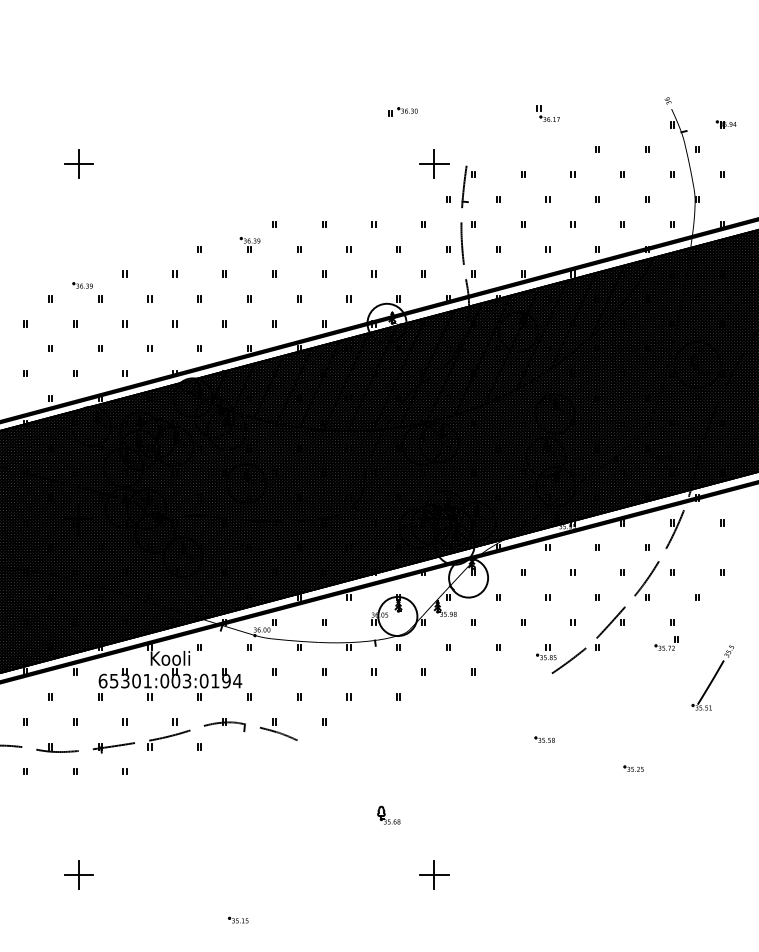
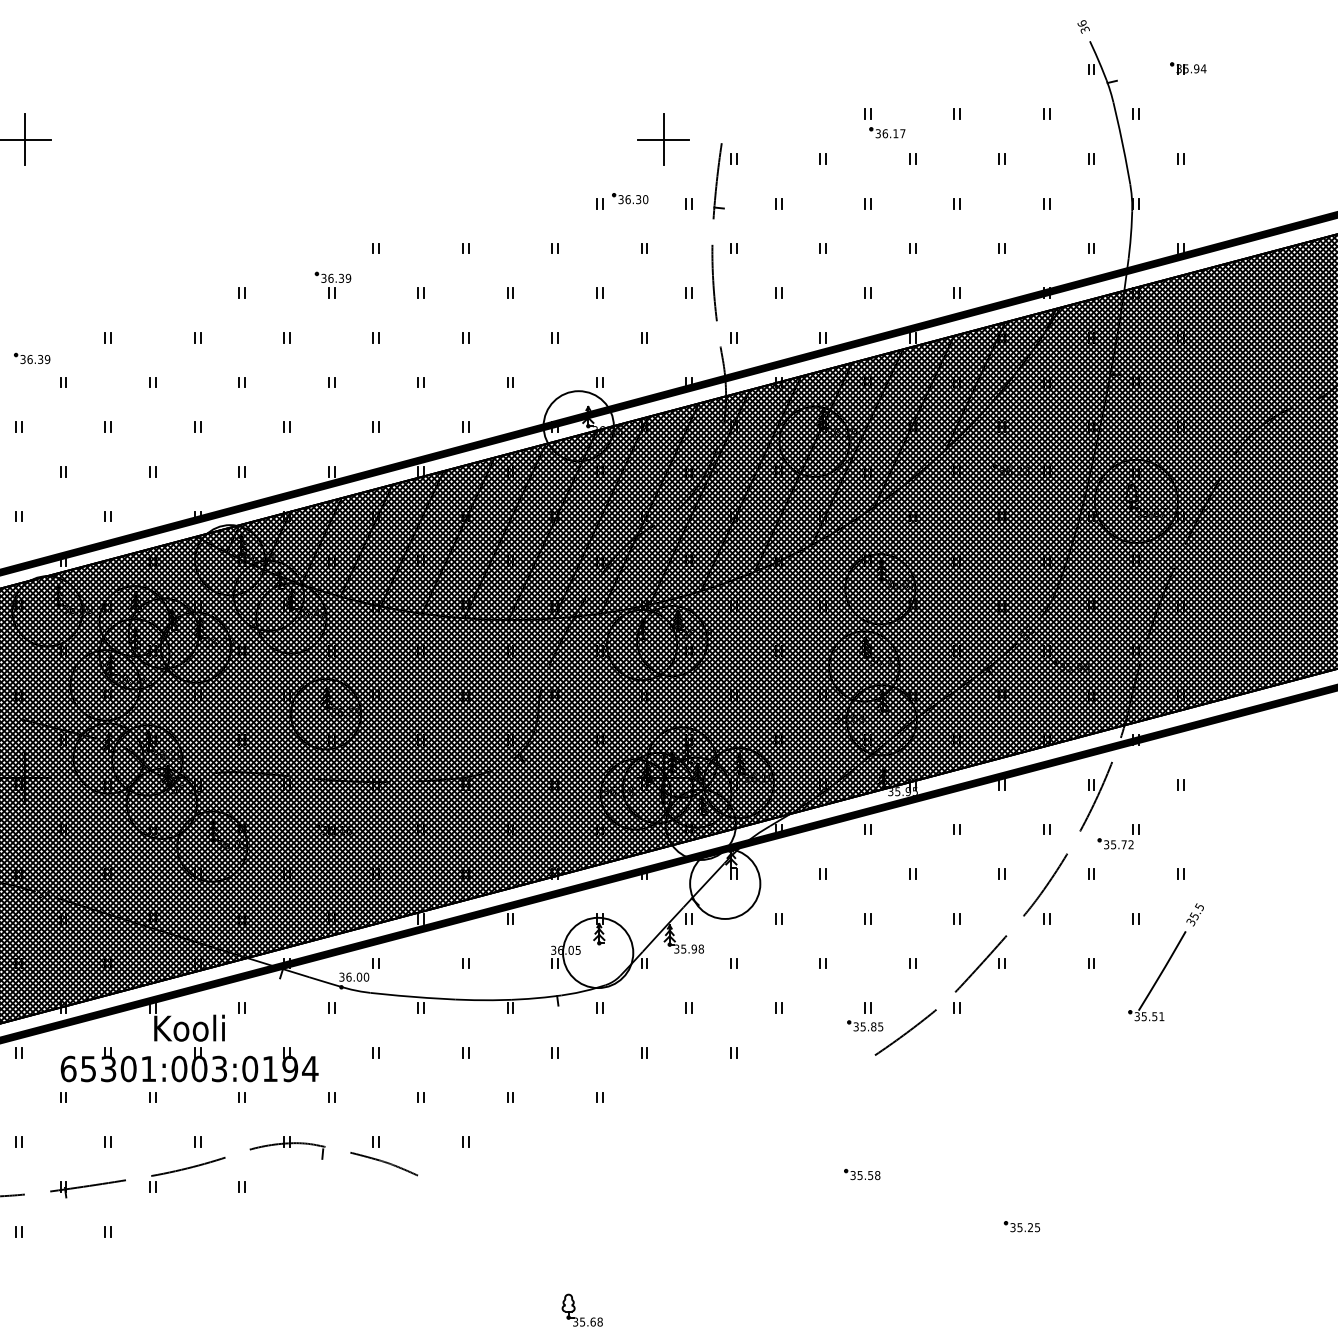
part: (402, 111) -> (620, 200), moved
part: (547, 113) -> (883, 122), moved
part: (666, 643) -> (1118, 836), moved
part: (712, 677) -> (1165, 961), moved

